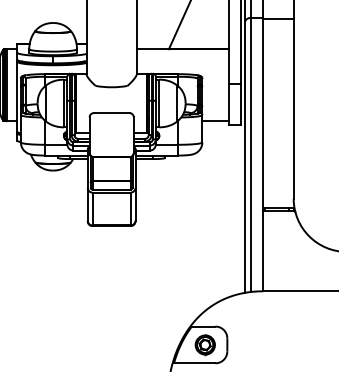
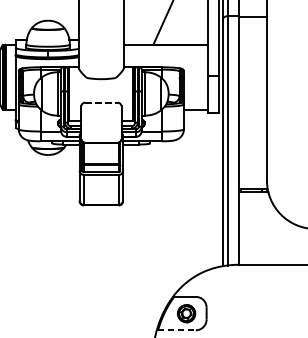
line: (111, 113) -> (101, 103), solid -> dashed
line: (194, 363) -> (176, 330), solid -> dashed

